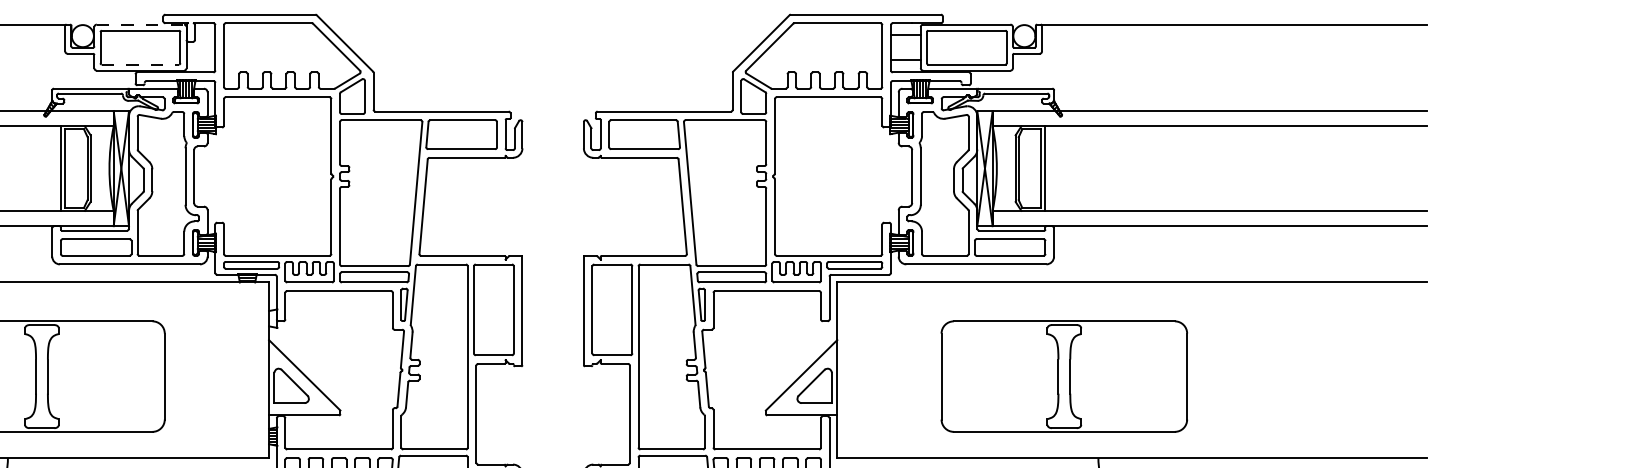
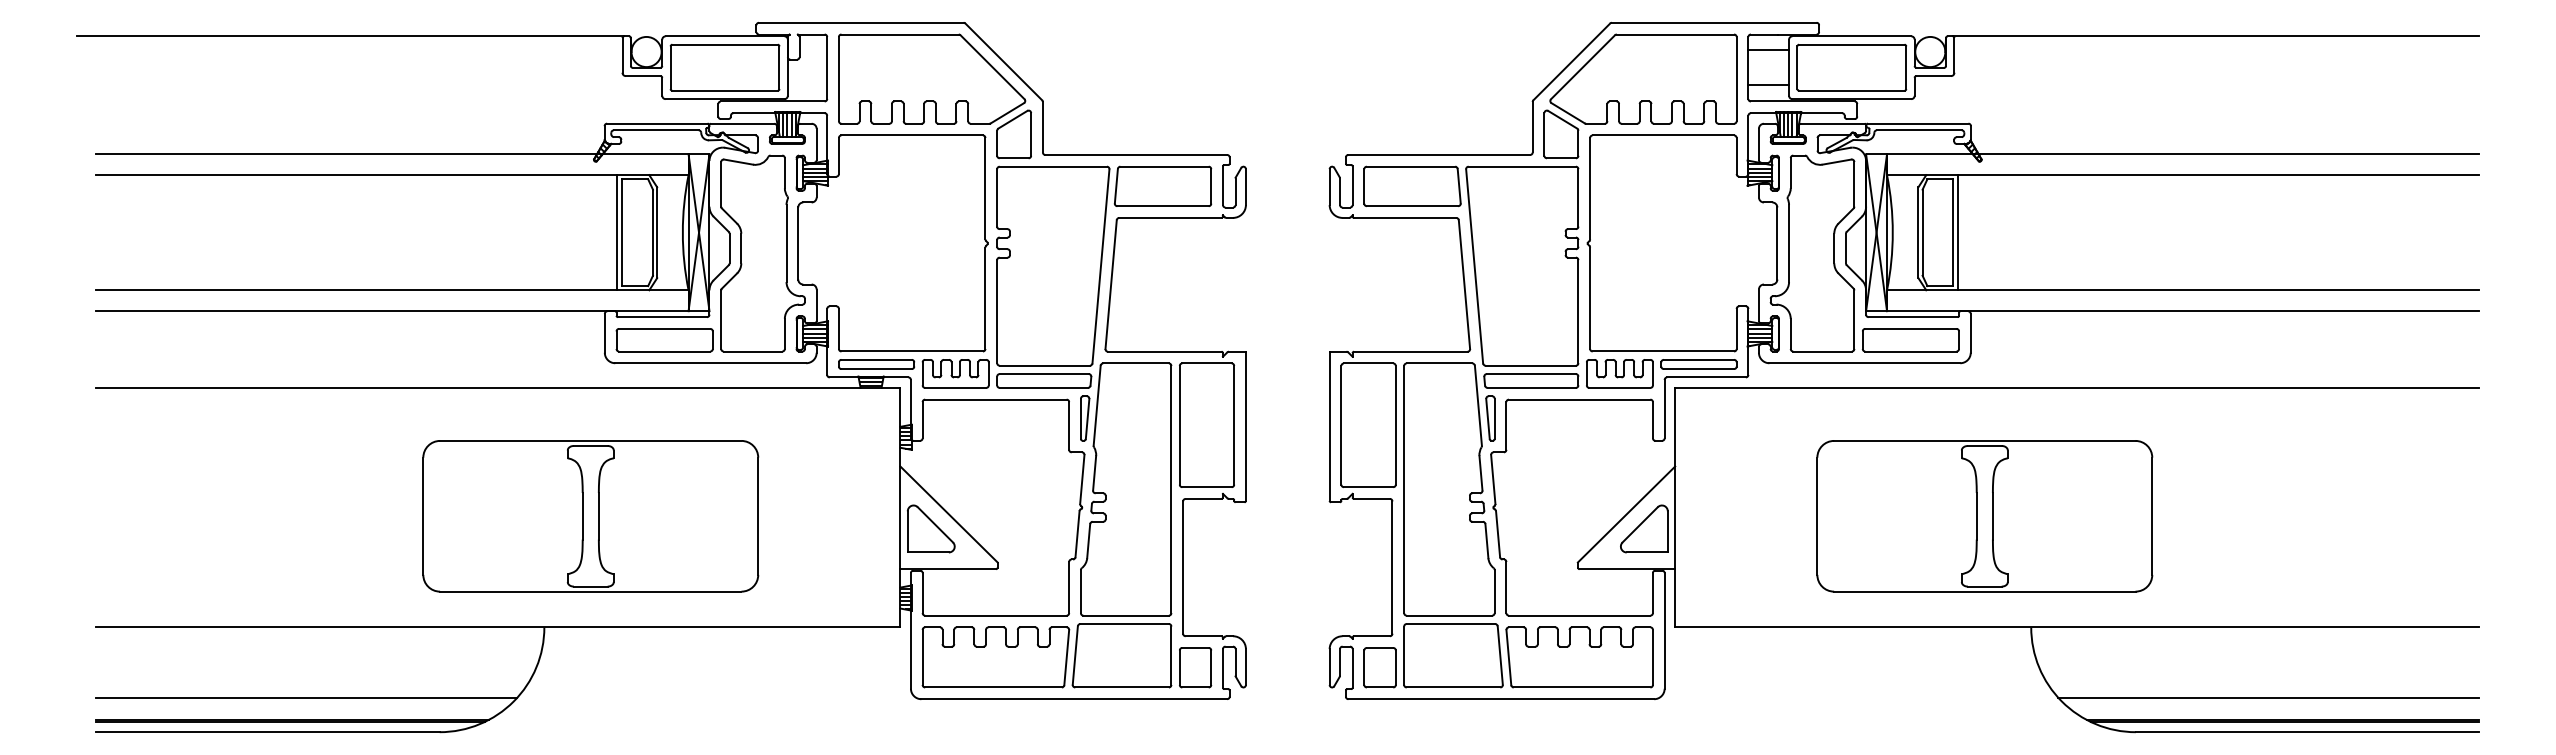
line: (140, 24) -> (725, 36), dashed -> solid
line: (140, 64) -> (725, 90), dashed -> solid
hatch: (272, 318) -> (905, 437), added

